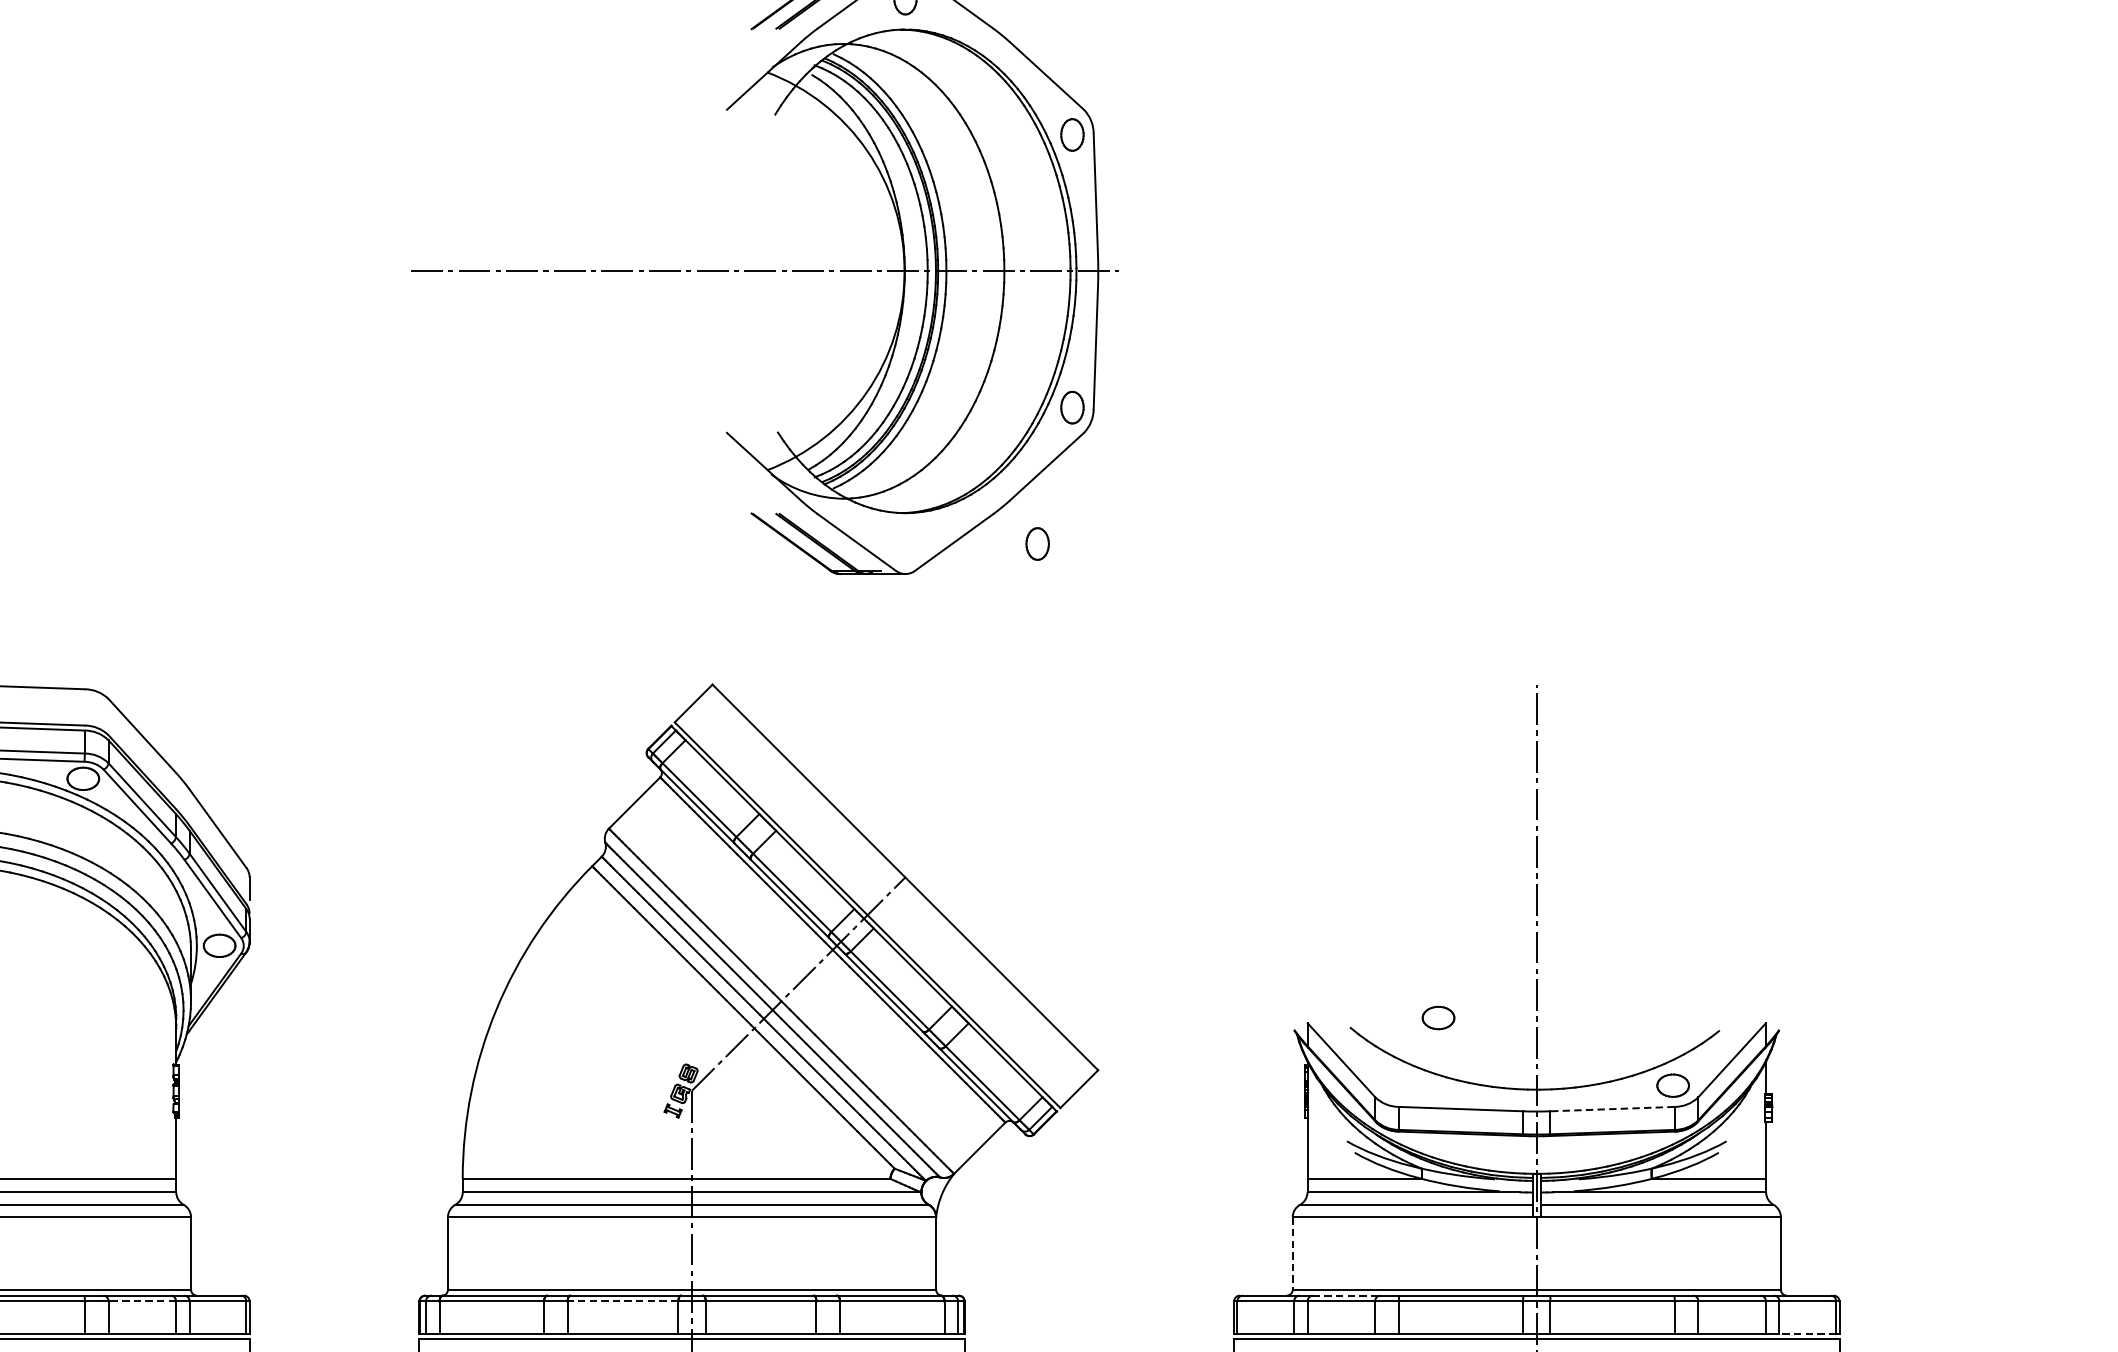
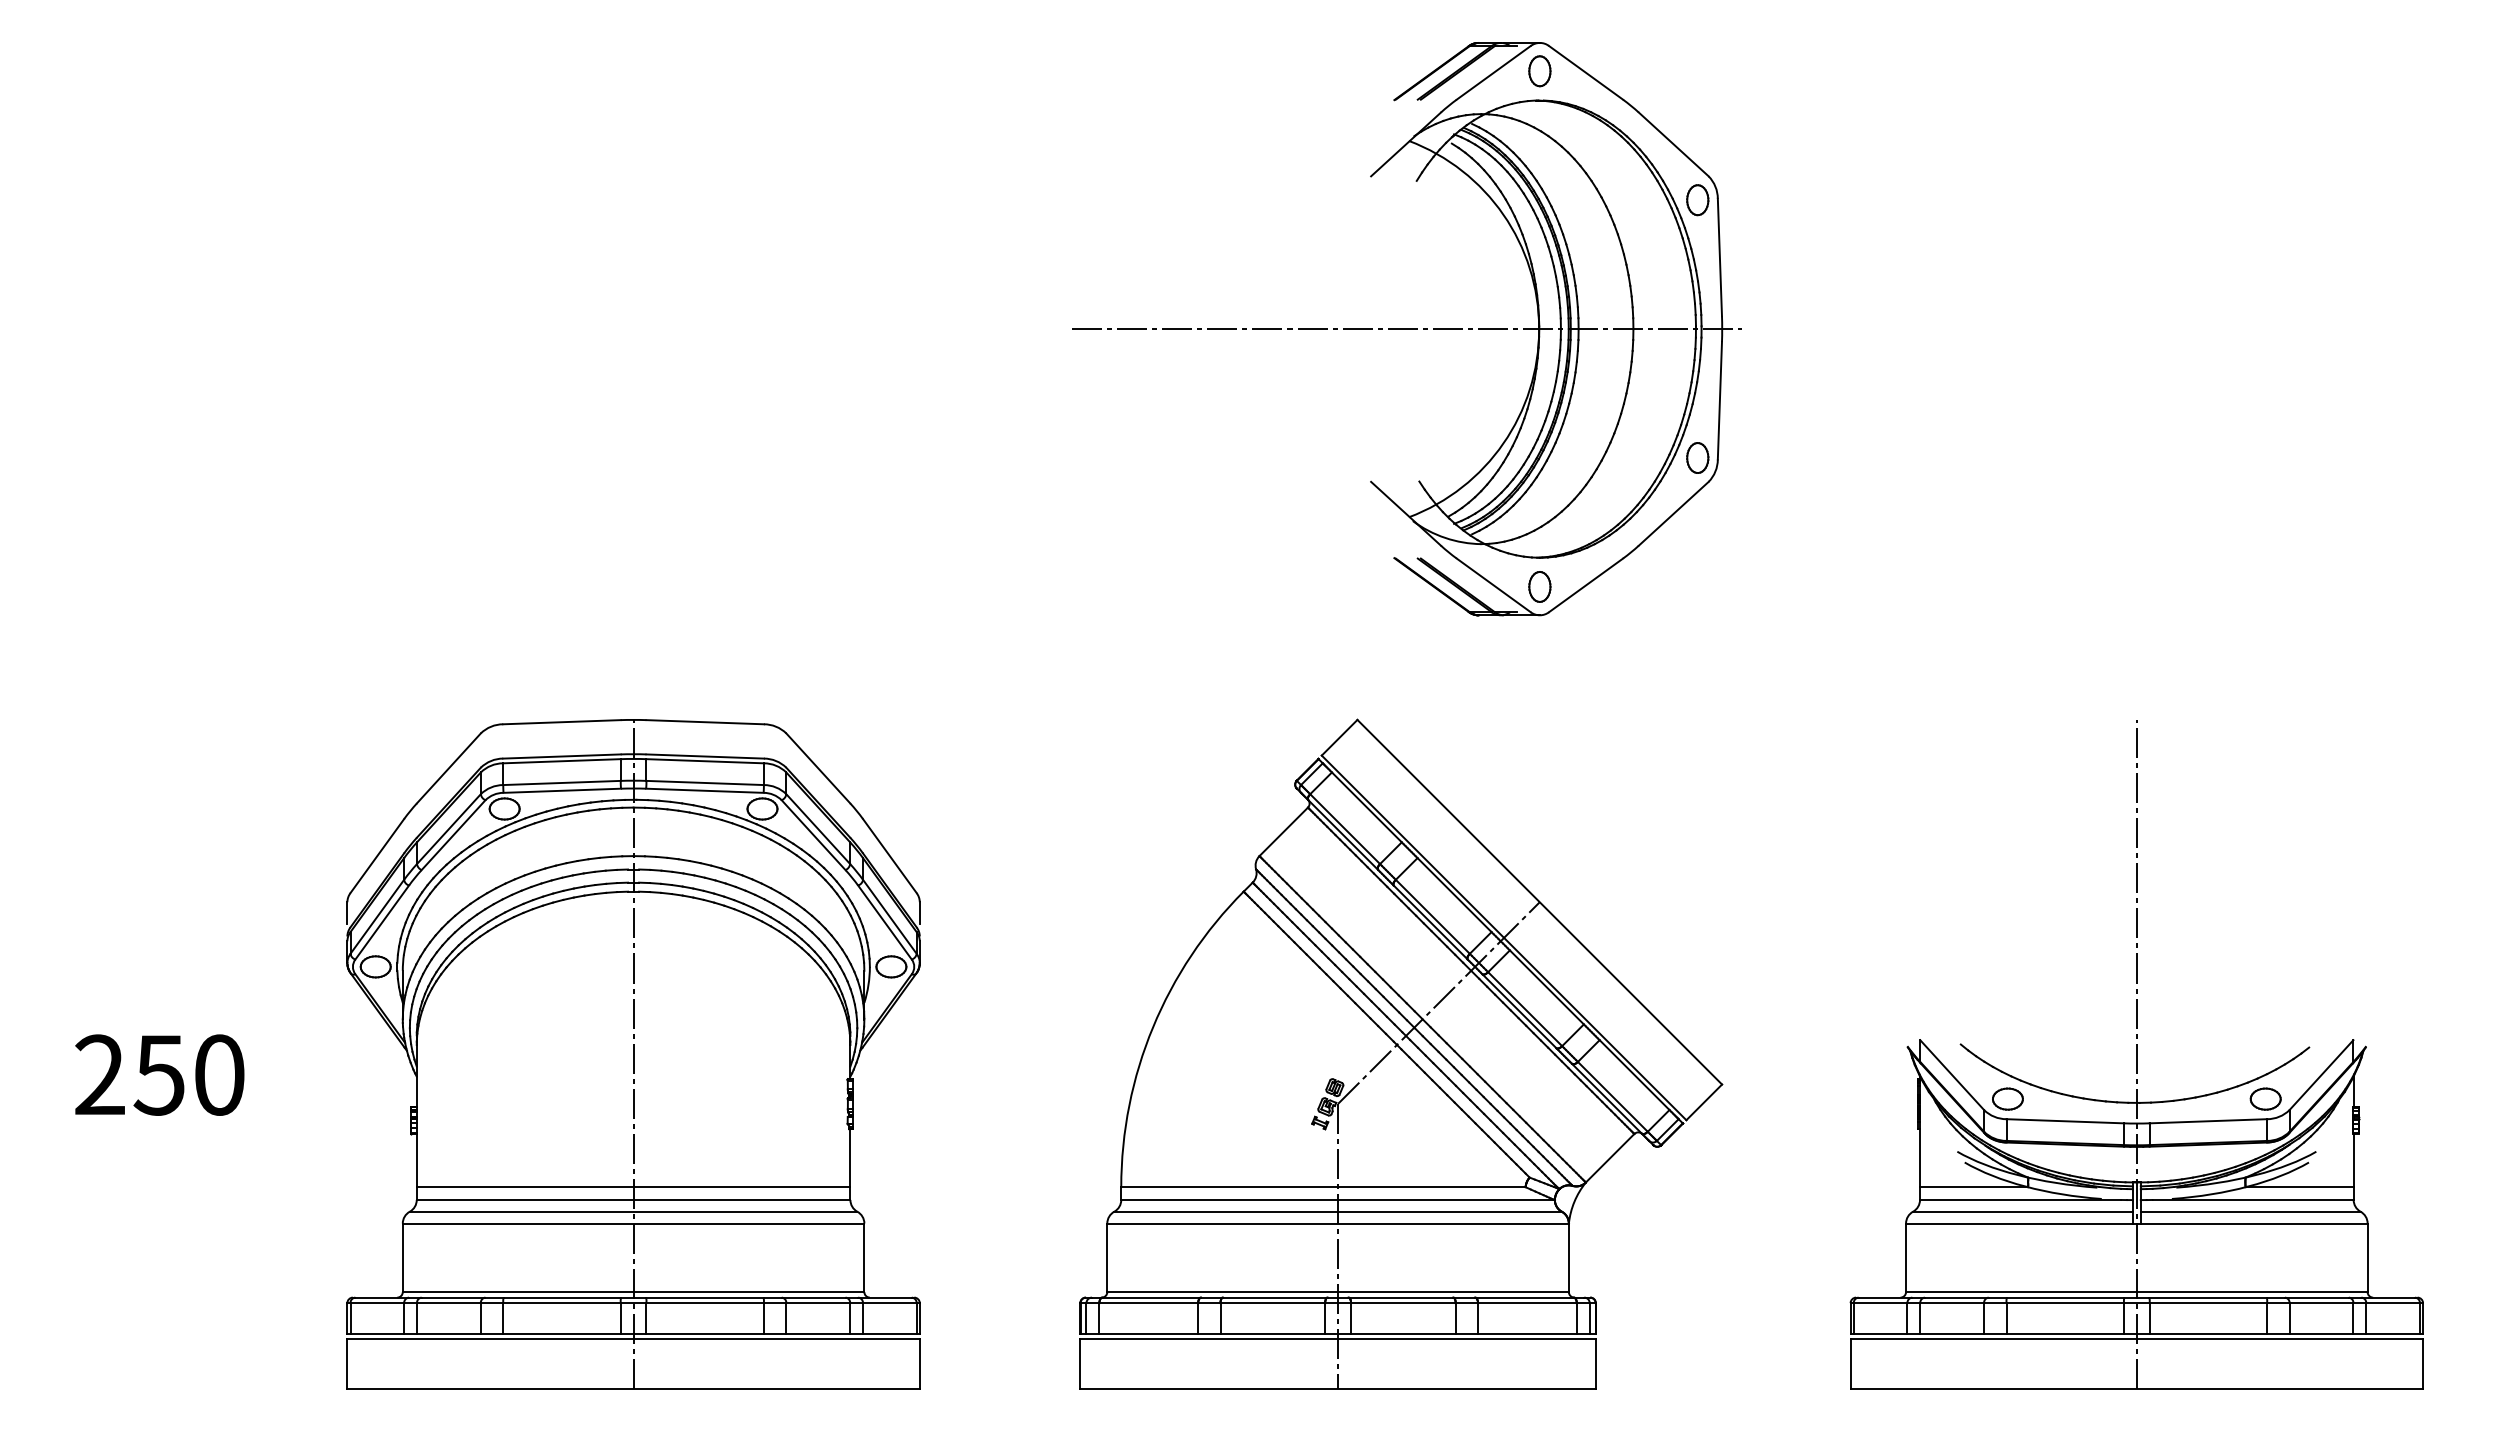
part: (1037, 543) -> (1539, 586), moved
part: (1438, 1017) -> (2007, 1098), moved
line: (1612, 1109) -> (2208, 1121), dashed -> solid
line: (1293, 1254) -> (1906, 1258), dashed -> solid
line: (1346, 1295) -> (1956, 1297), dashed -> solid
line: (142, 1301) -> (818, 1303), dashed -> solid
line: (622, 1301) -> (1272, 1303), dashed -> solid
line: (1808, 1333) -> (2393, 1333), dashed -> solid

